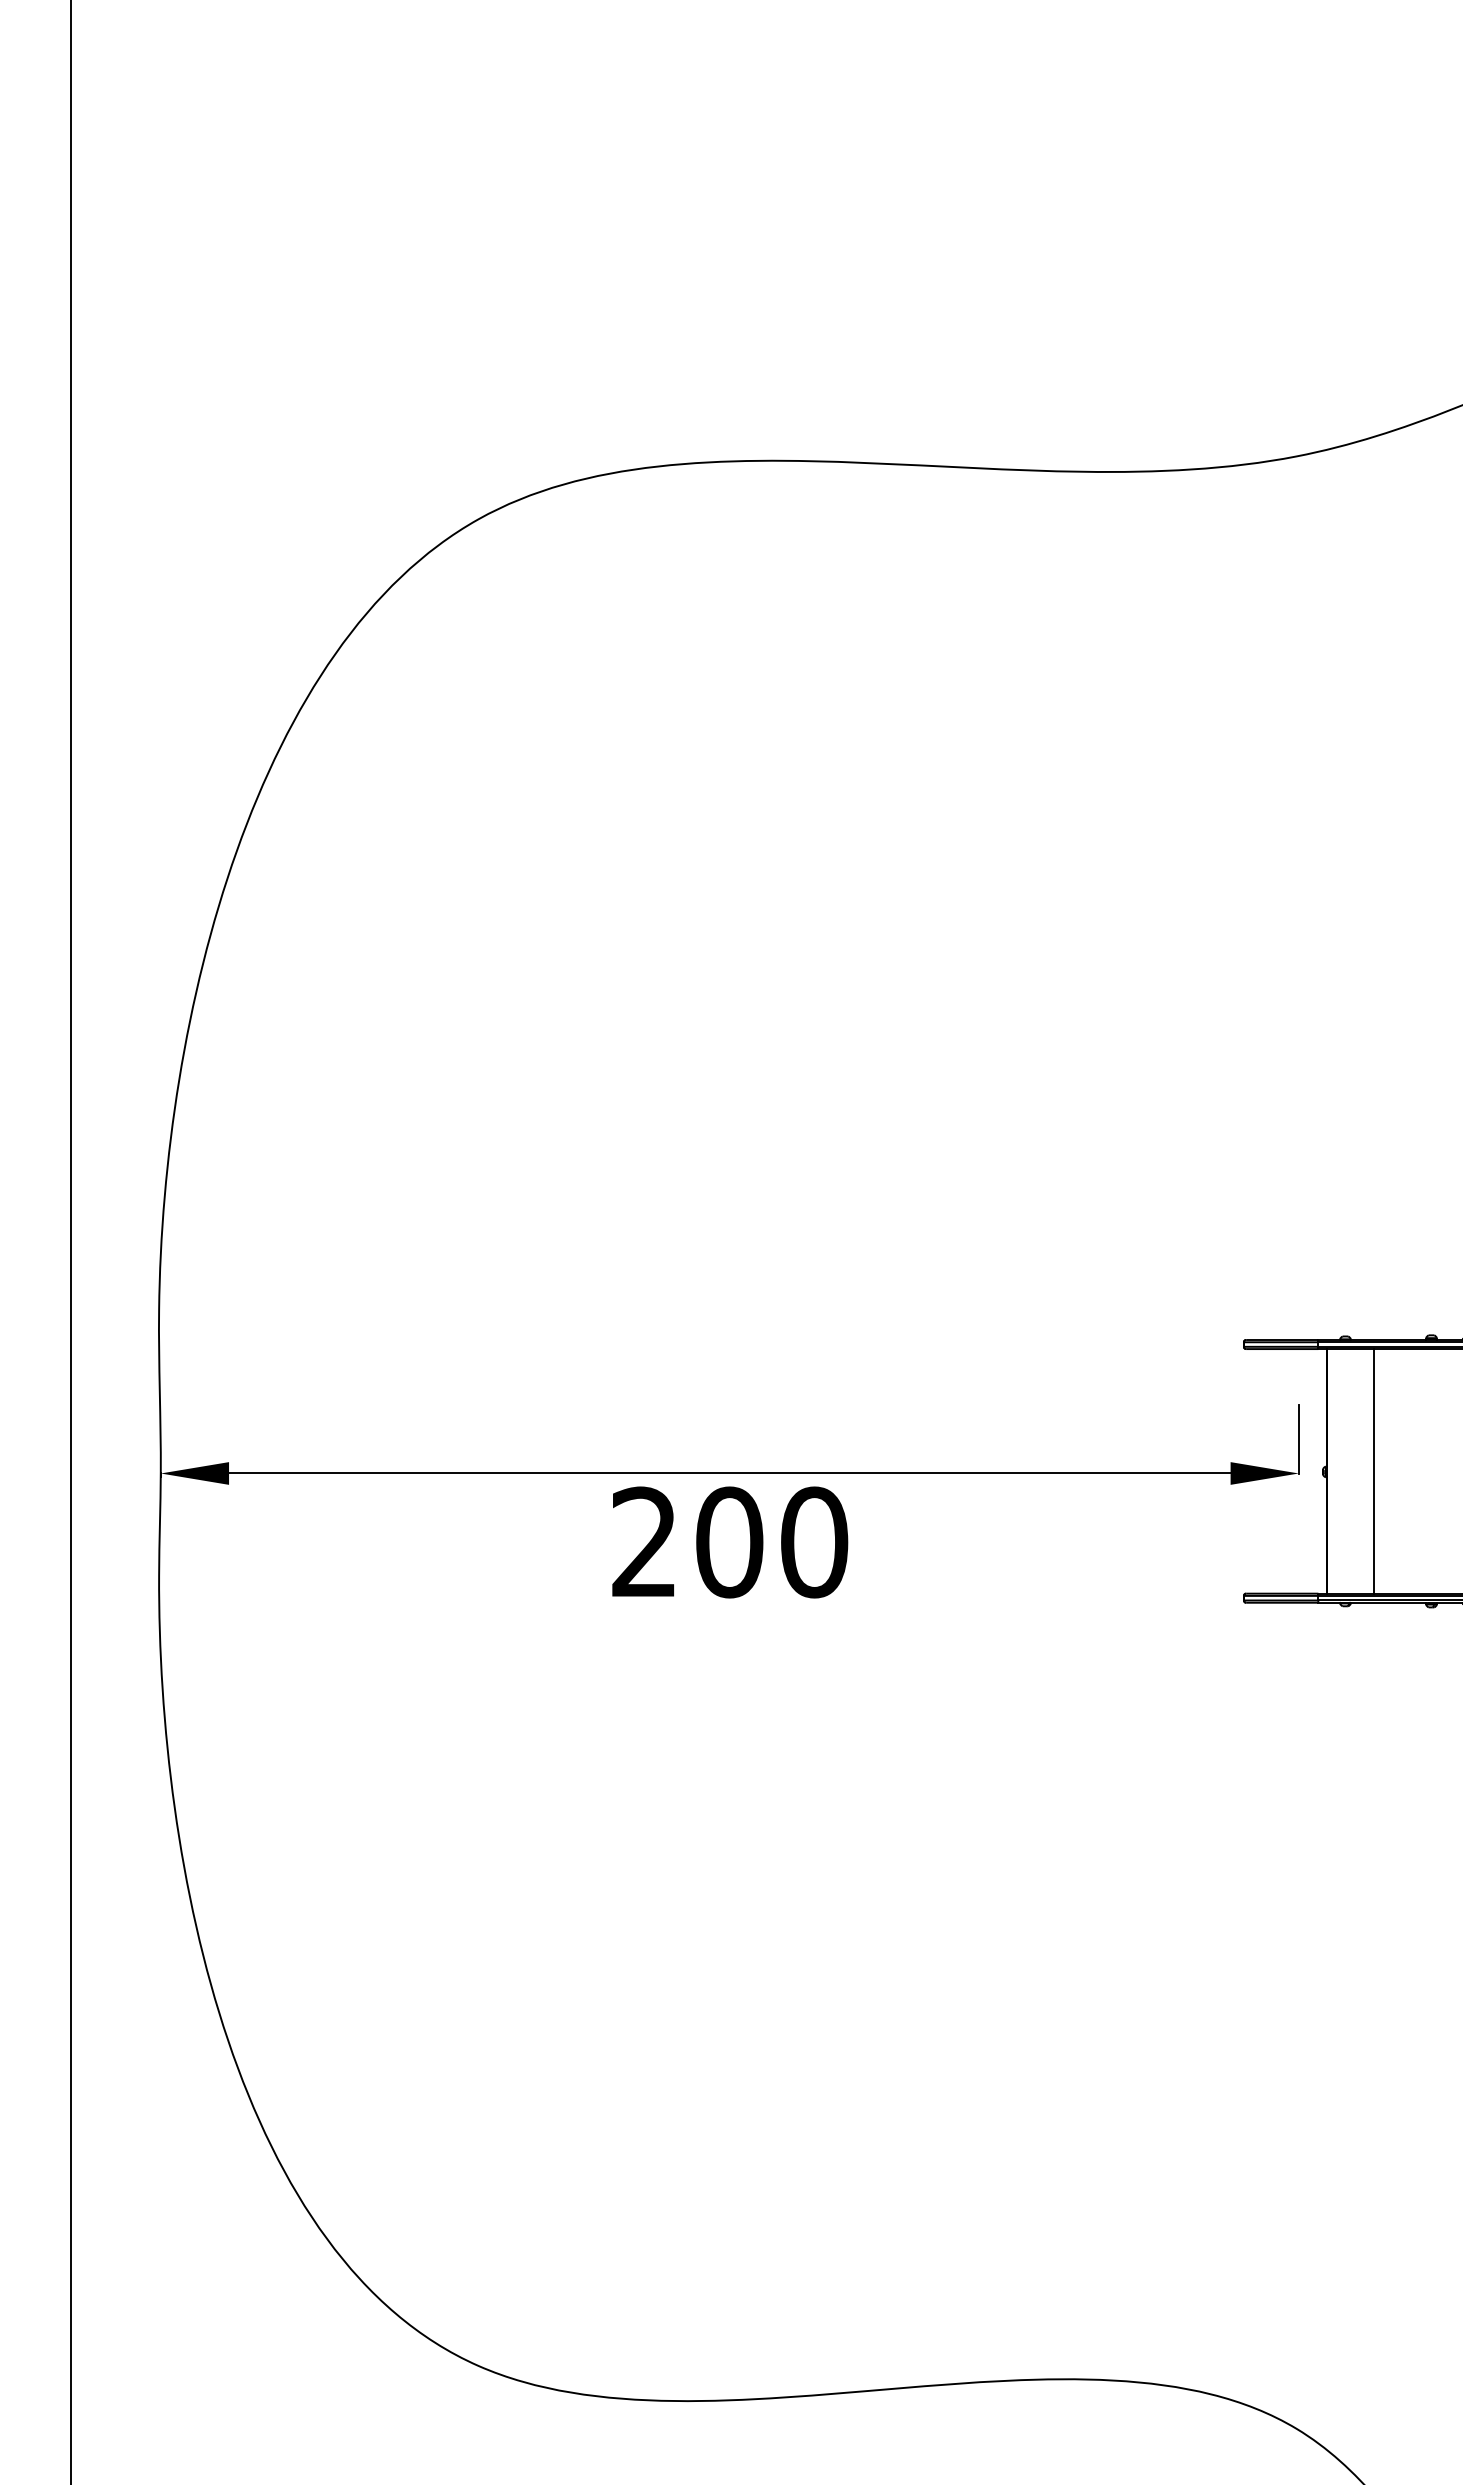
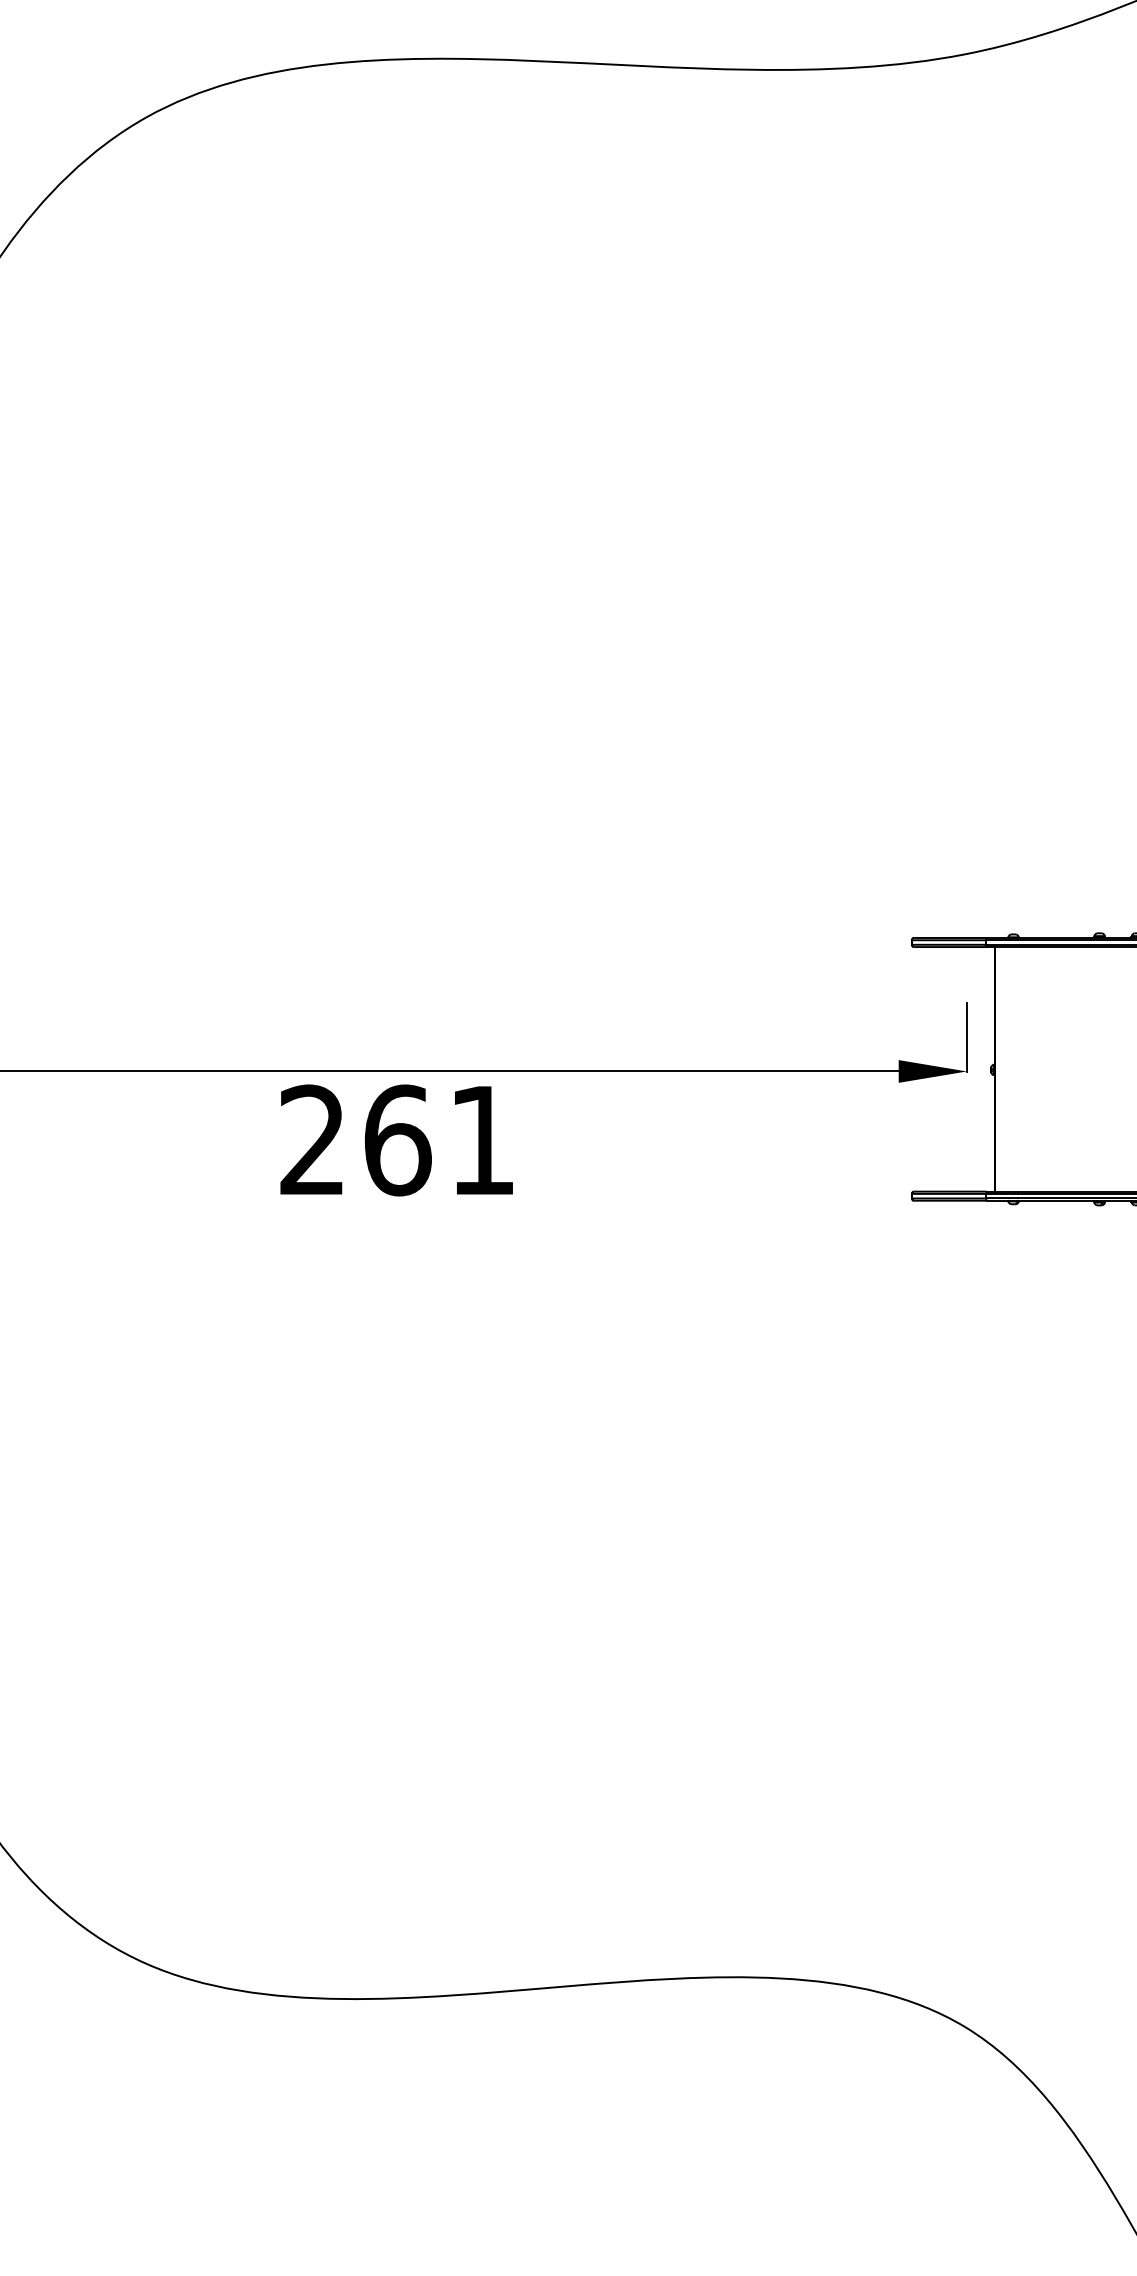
line: (1373, 1471) -> (1041, 1069), removed
text: (772, 1542) -> (440, 1140), 200 -> 261

